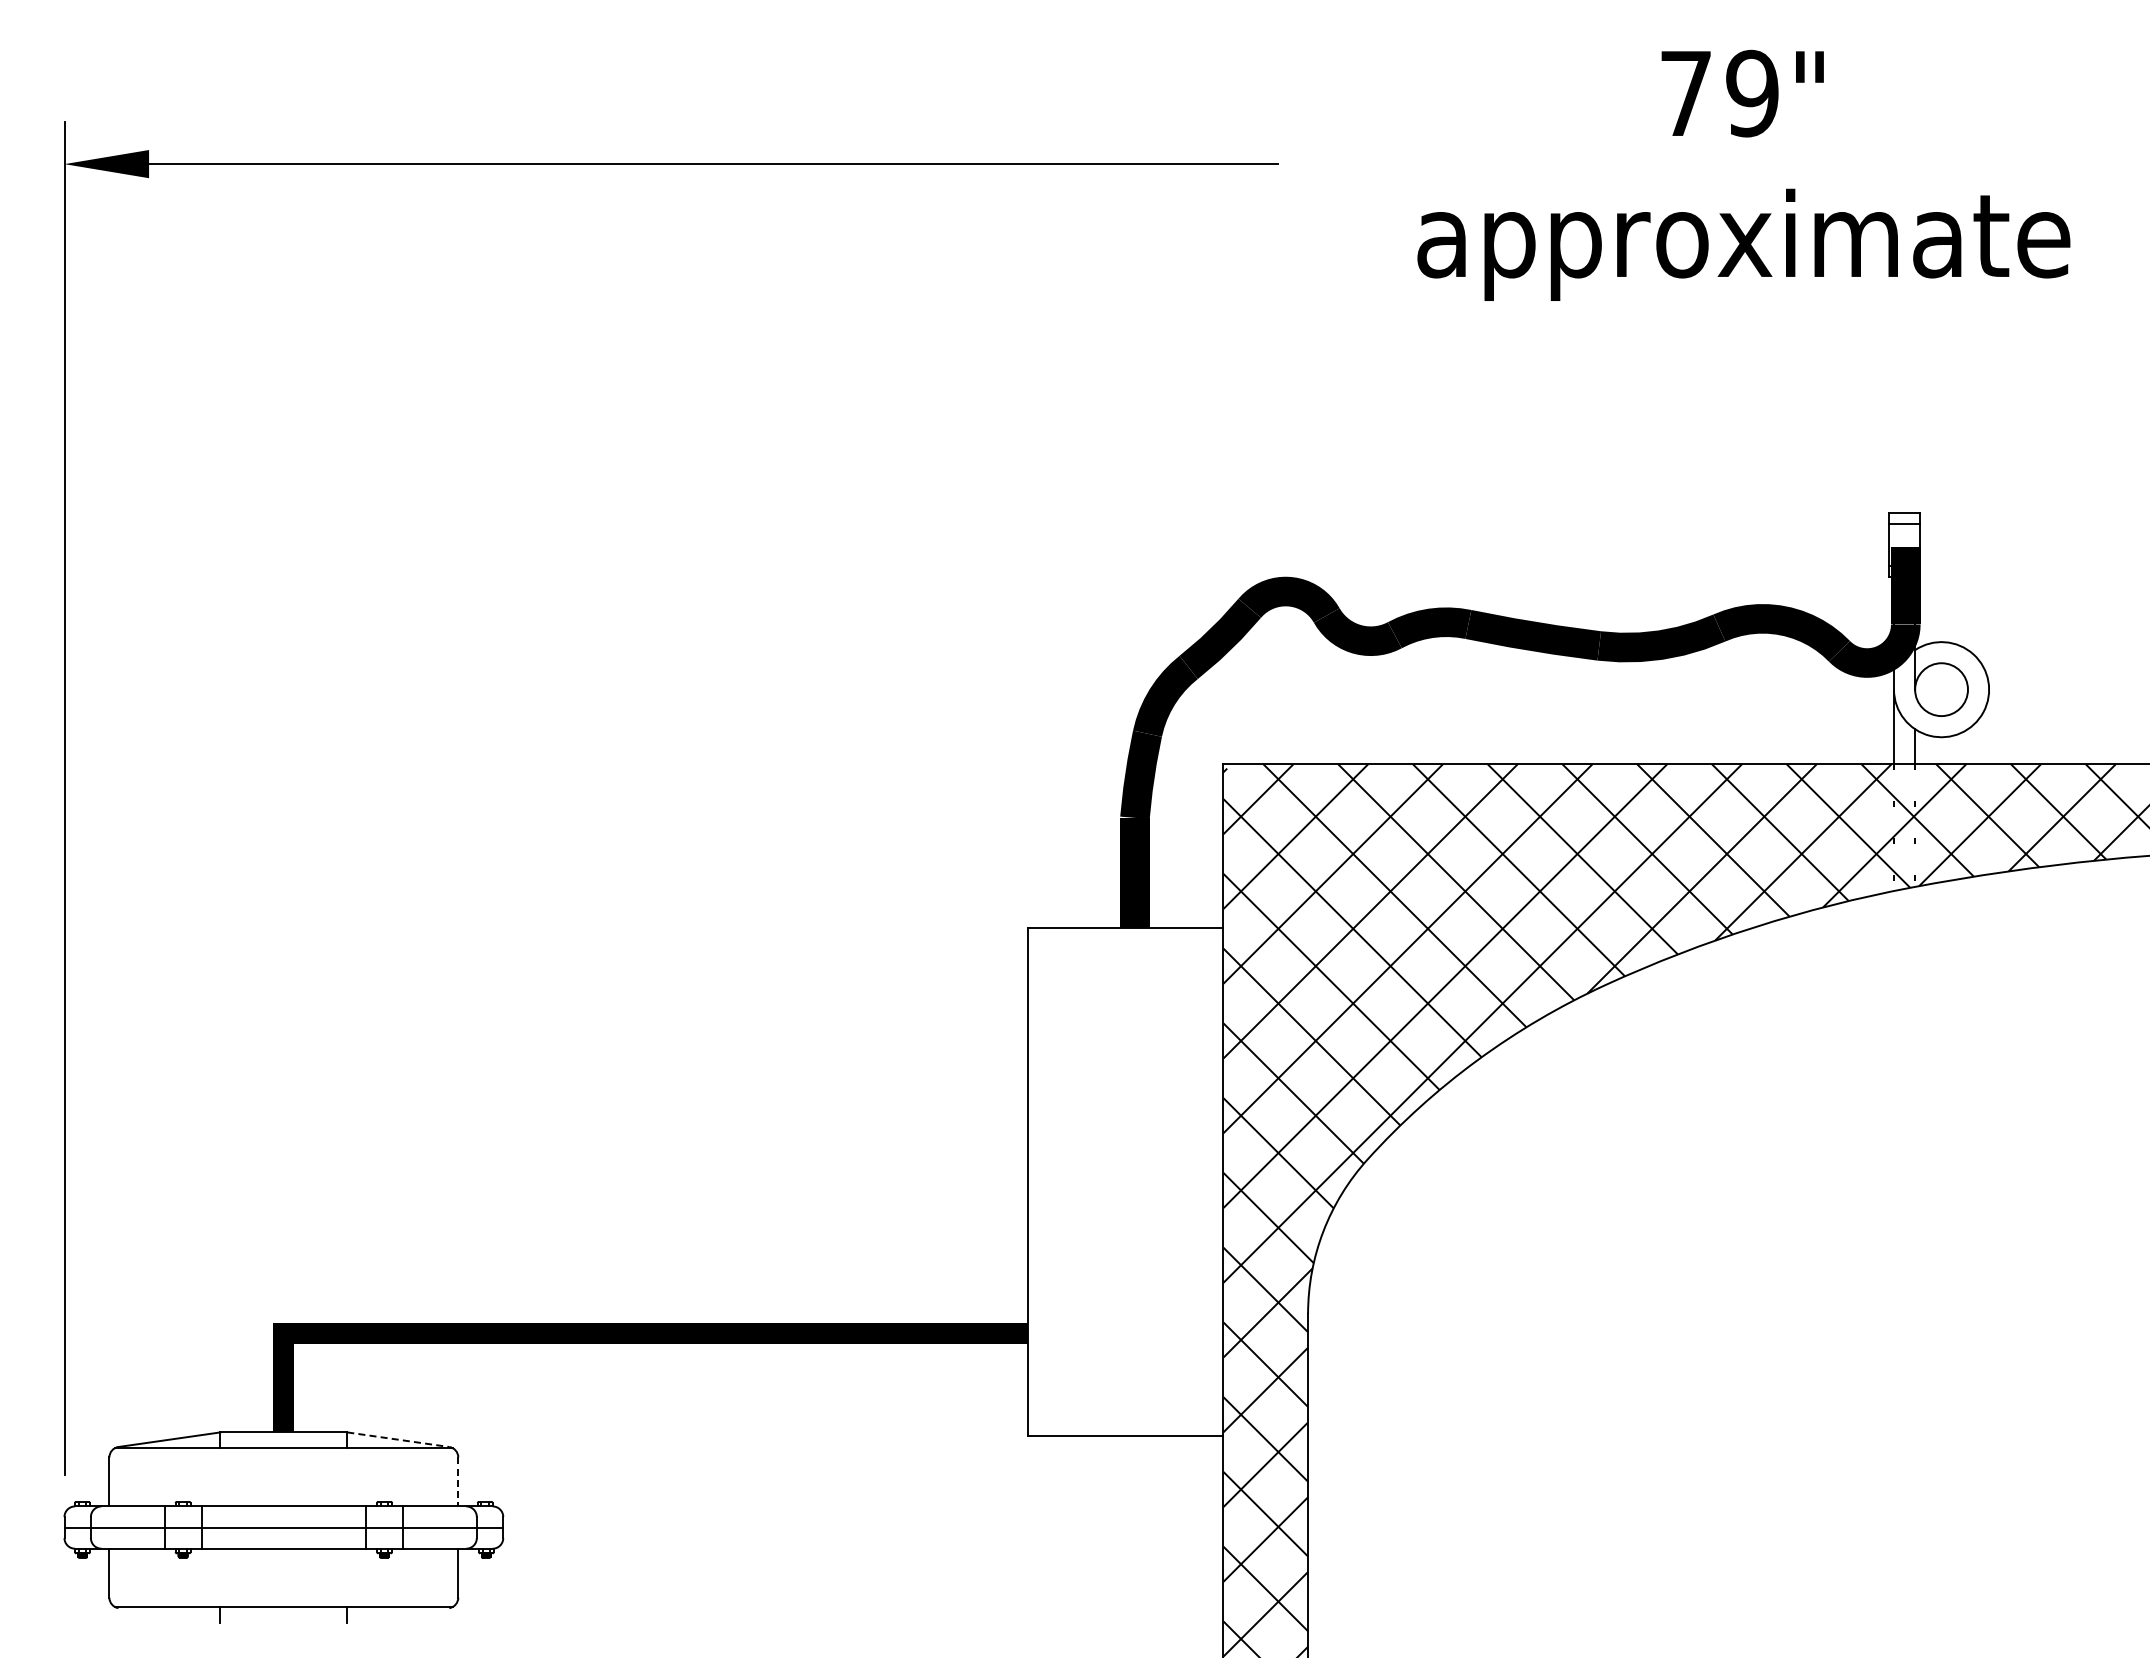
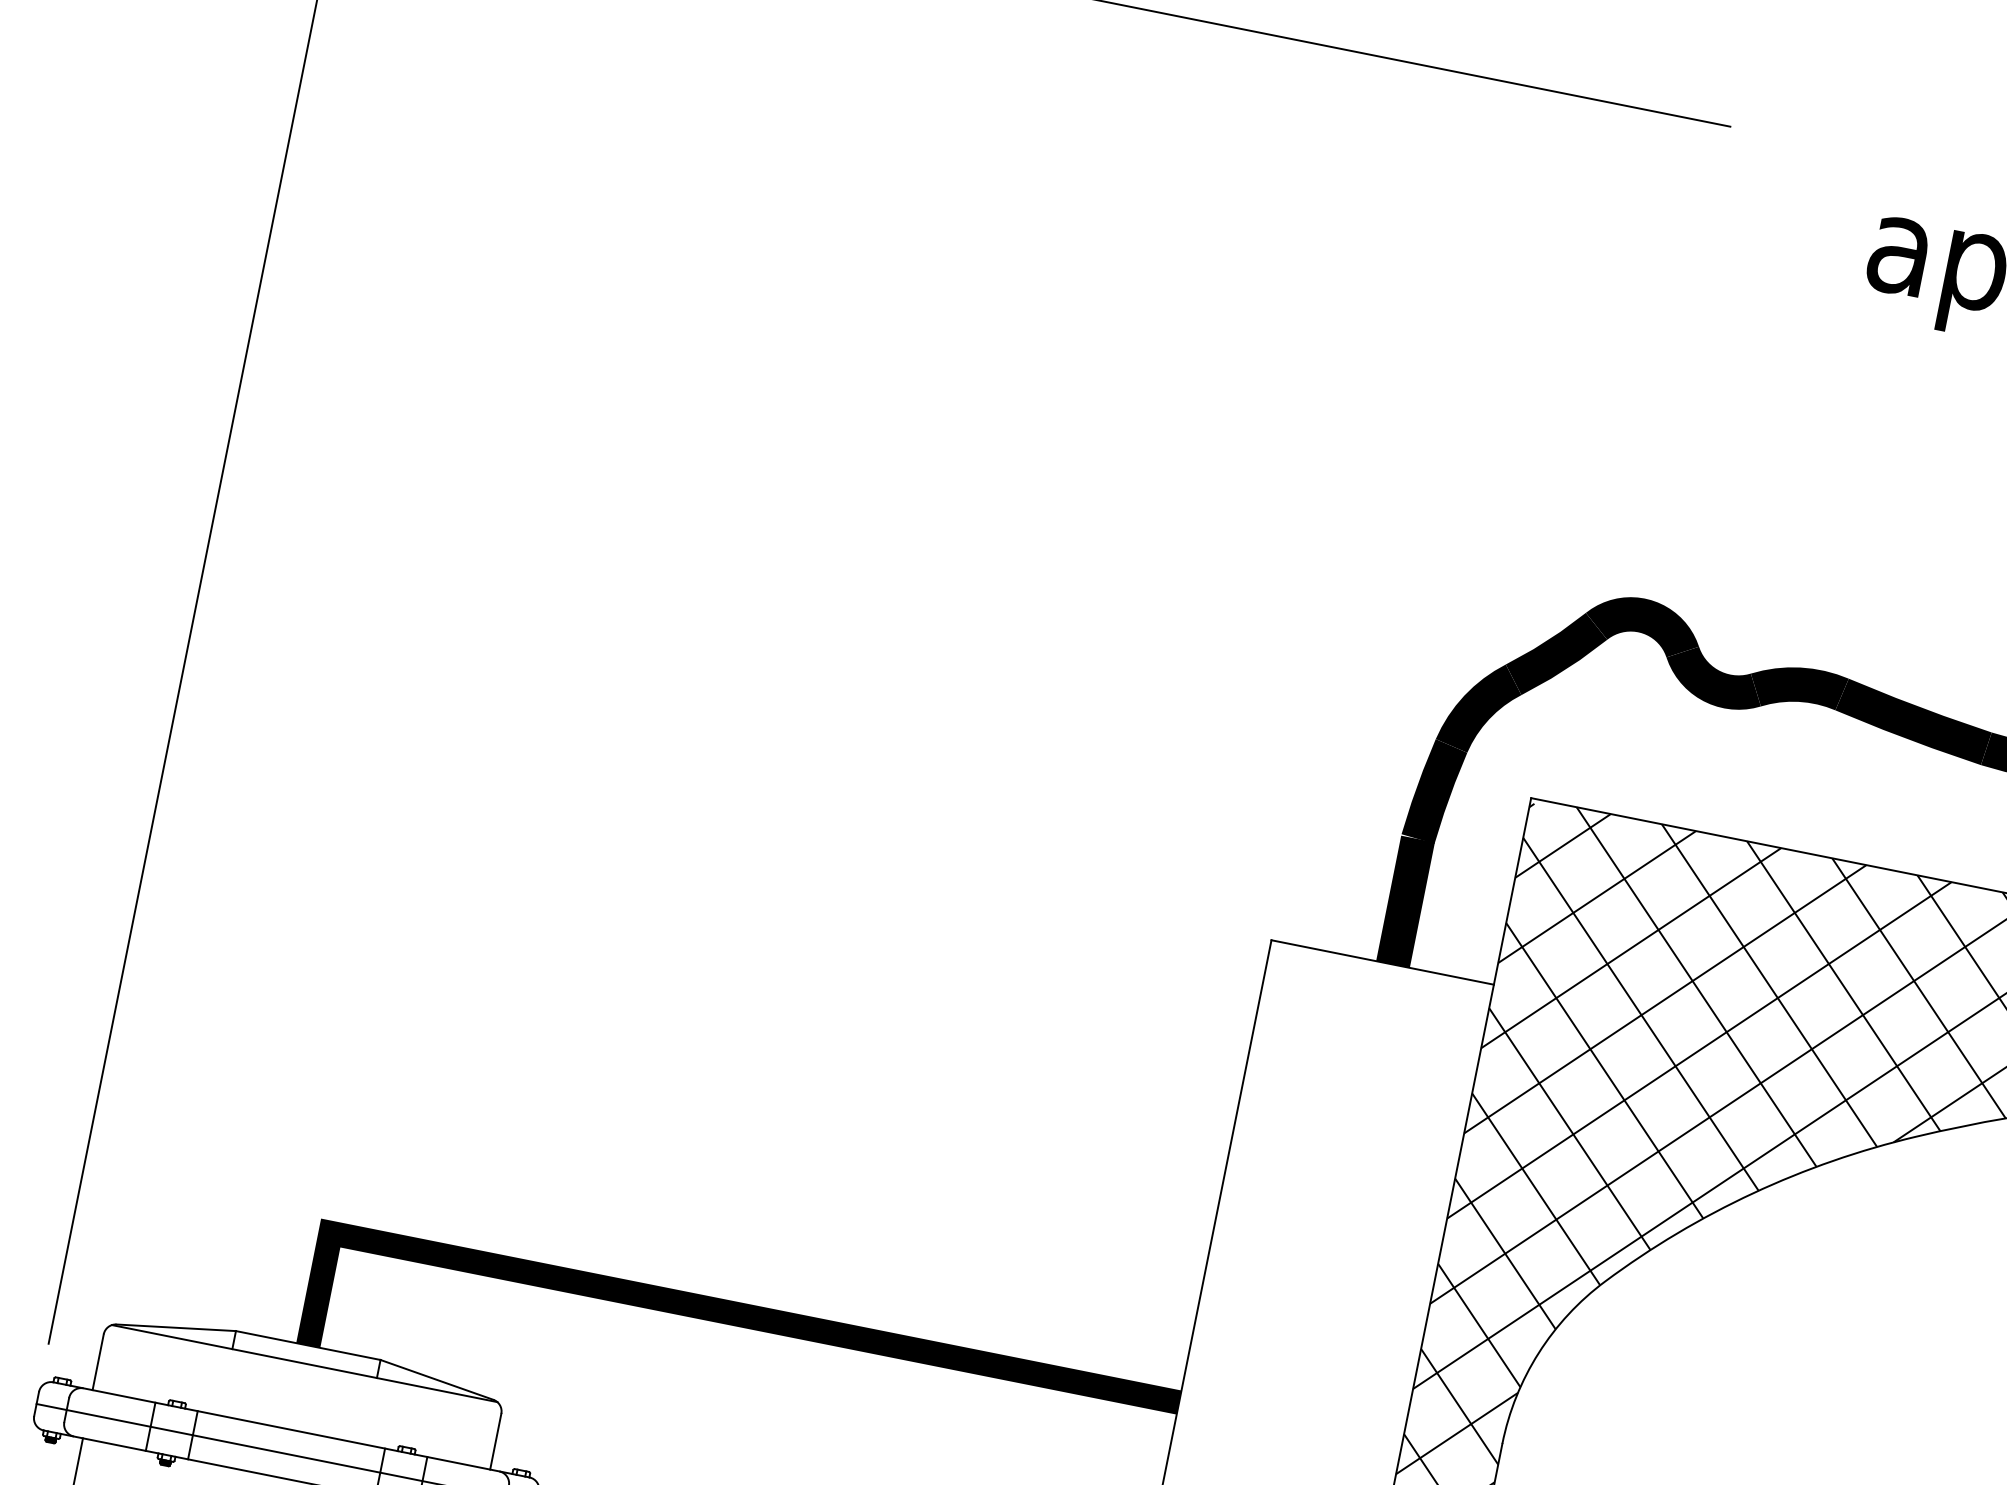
line: (398, 1439) -> (437, 1379), dashed -> solid
line: (458, 1482) -> (495, 1442), dashed -> solid

